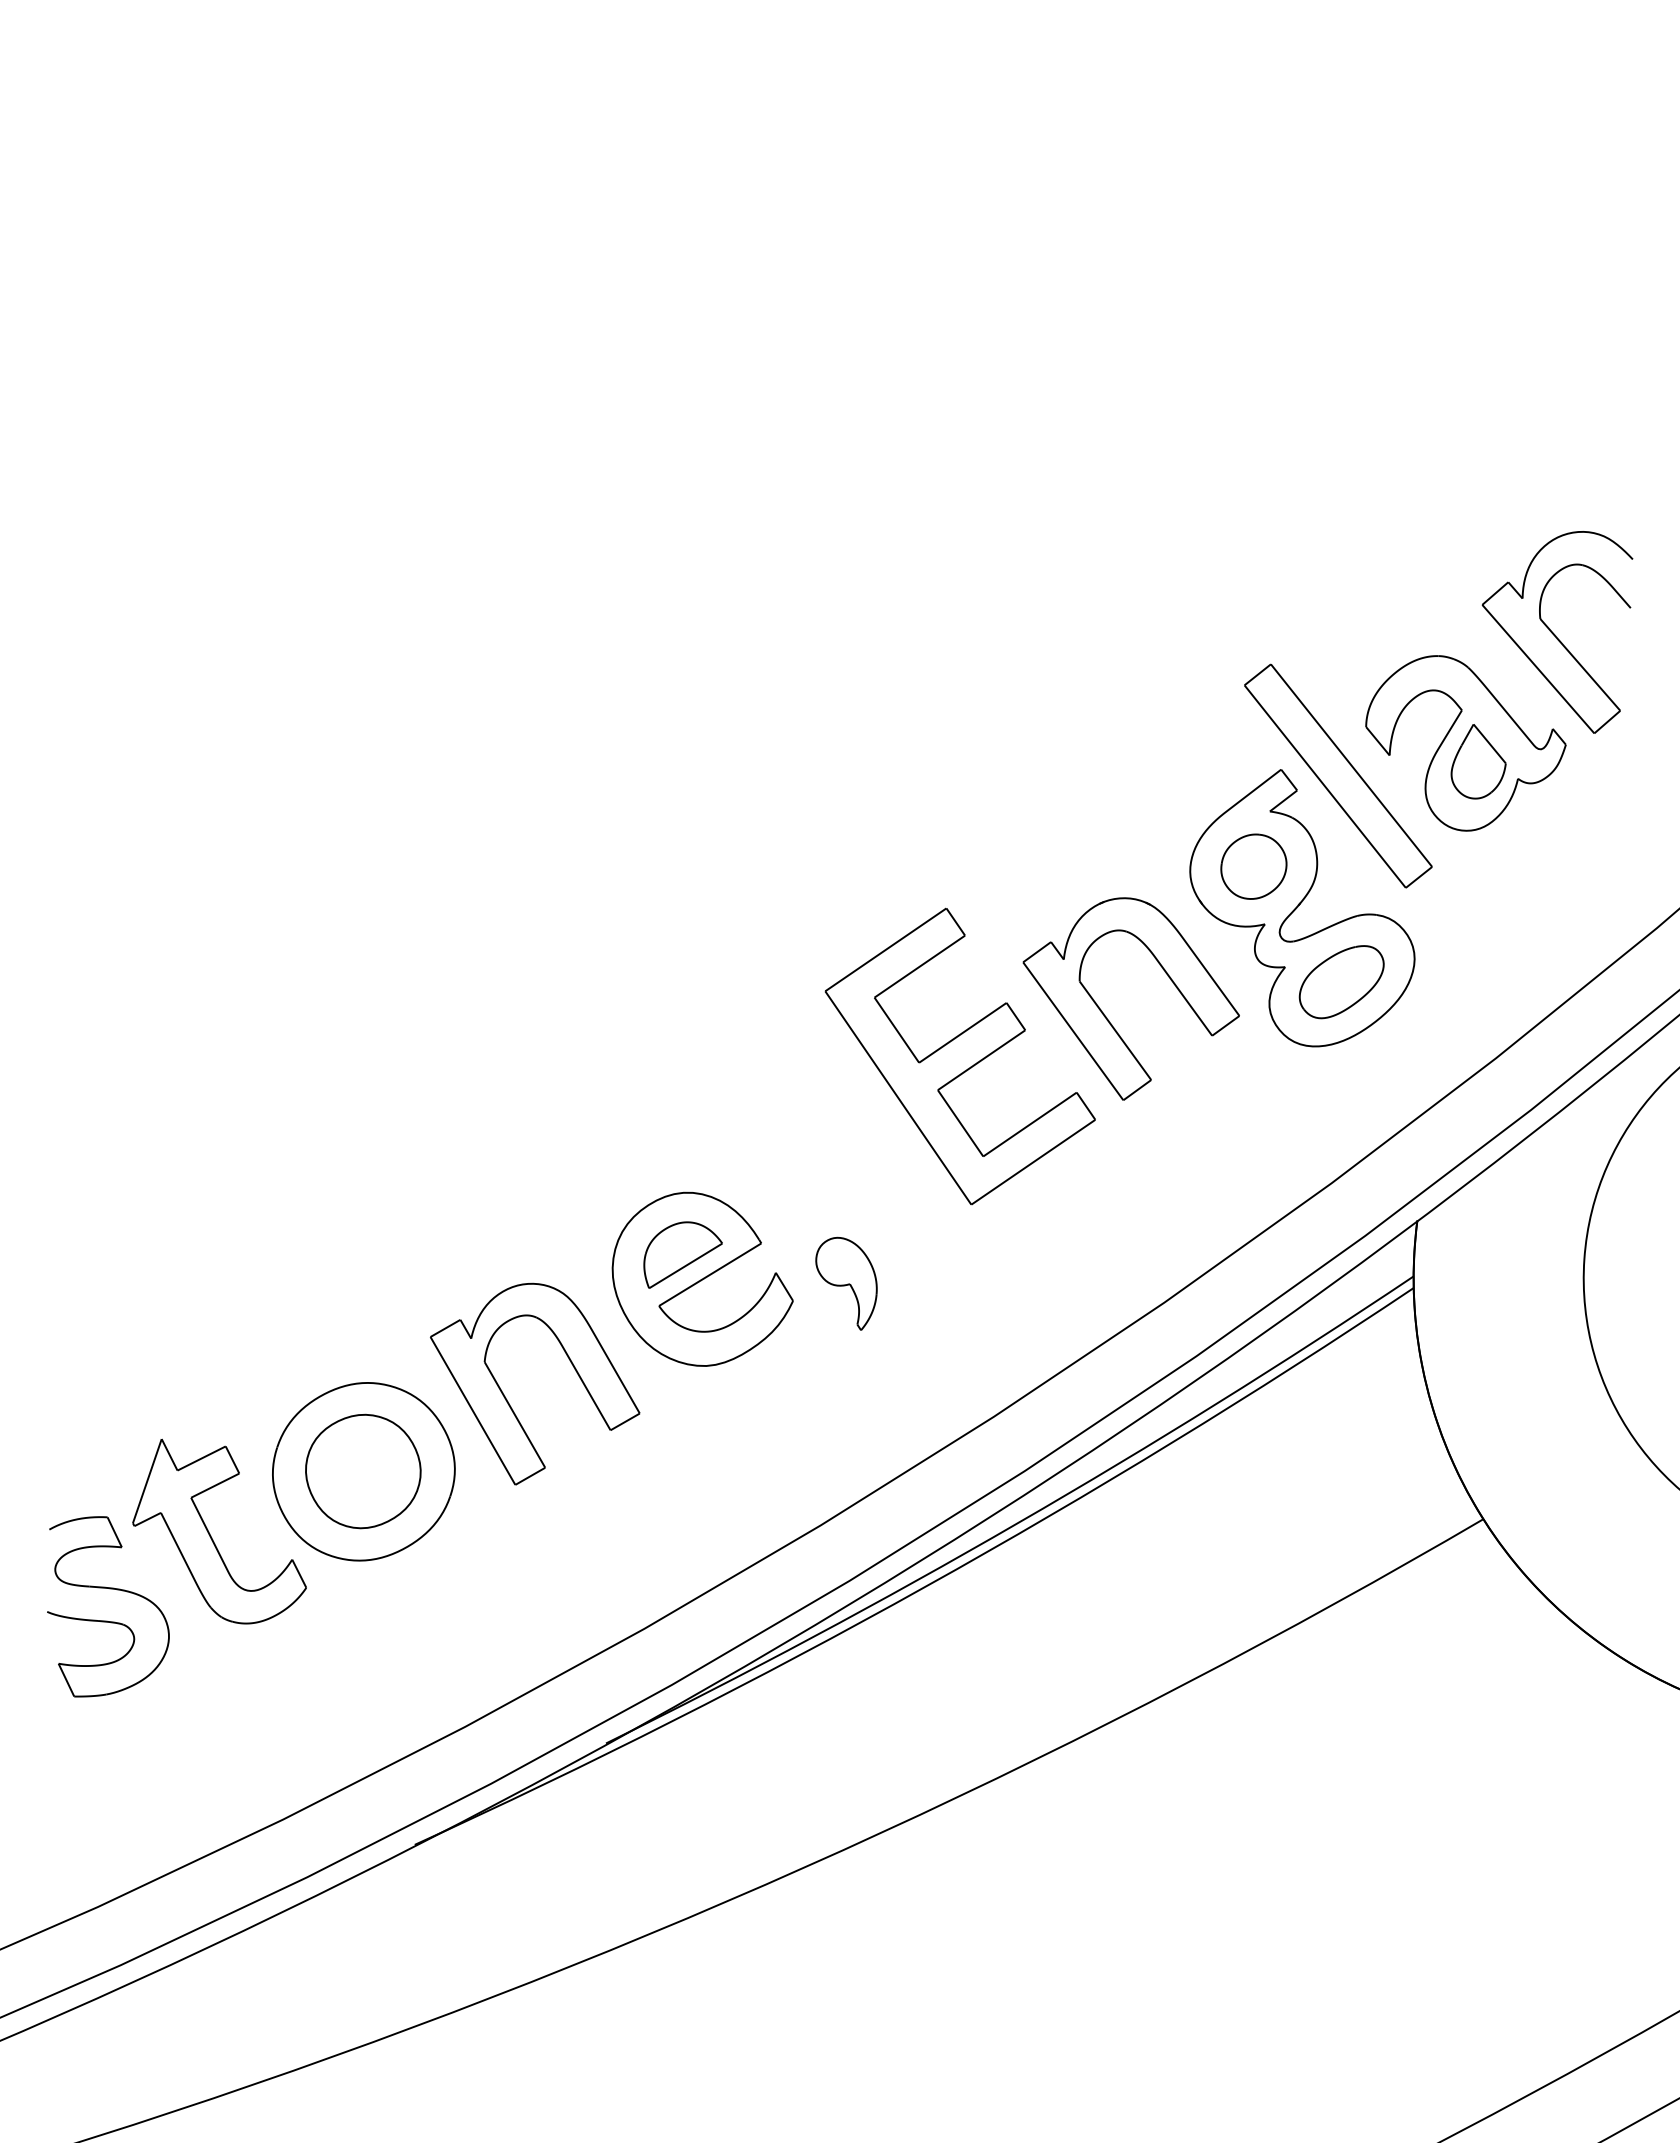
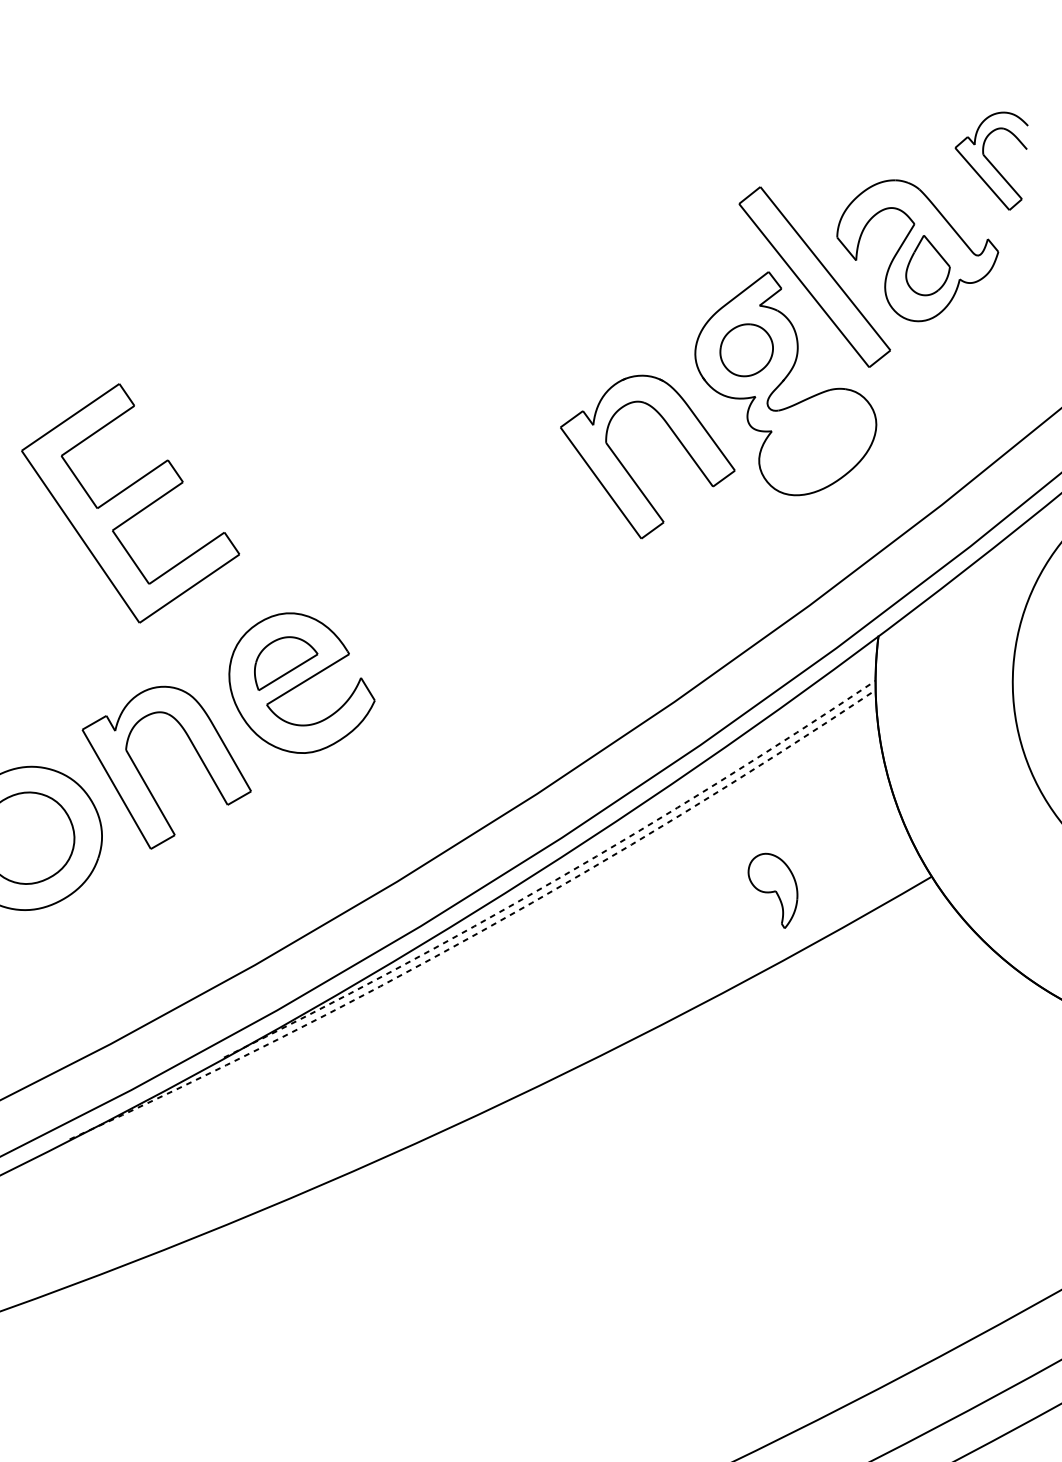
part: (1557, 632) -> (991, 161), size x0.6
part: (1341, 982) -> (817, 443), removed
part: (959, 1056) -> (129, 503), moved
part: (846, 1283) -> (772, 890), moved
arc: (1017, 1523) -> (555, 880), solid -> dashed
arc: (925, 1586) -> (481, 930), solid -> dashed

